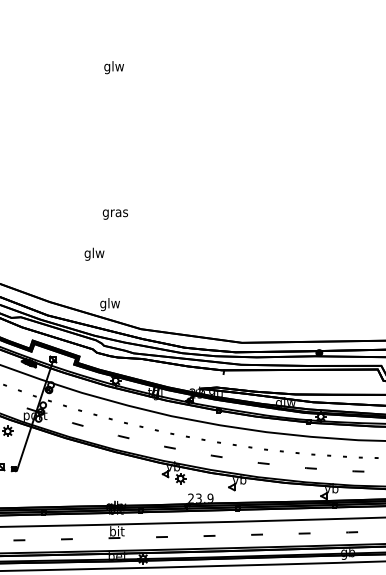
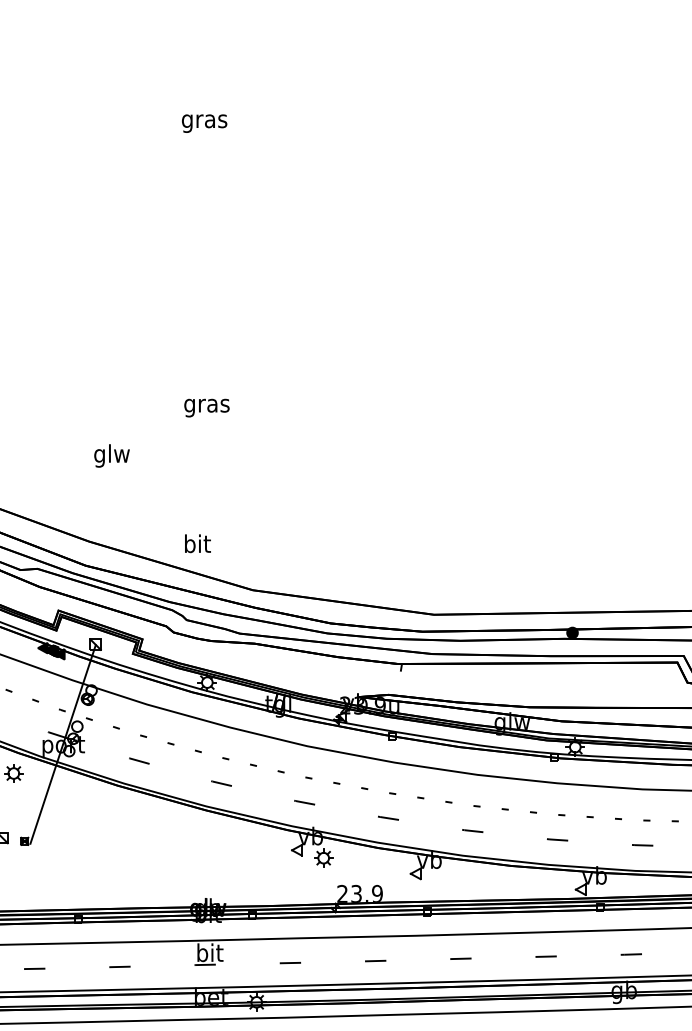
text: (113, 67) -> (203, 120), glw -> gras
text: (114, 214) -> (205, 407), moved
text: (94, 253) -> (111, 454), moved
text: (109, 304) -> (196, 545), glw -> bit

